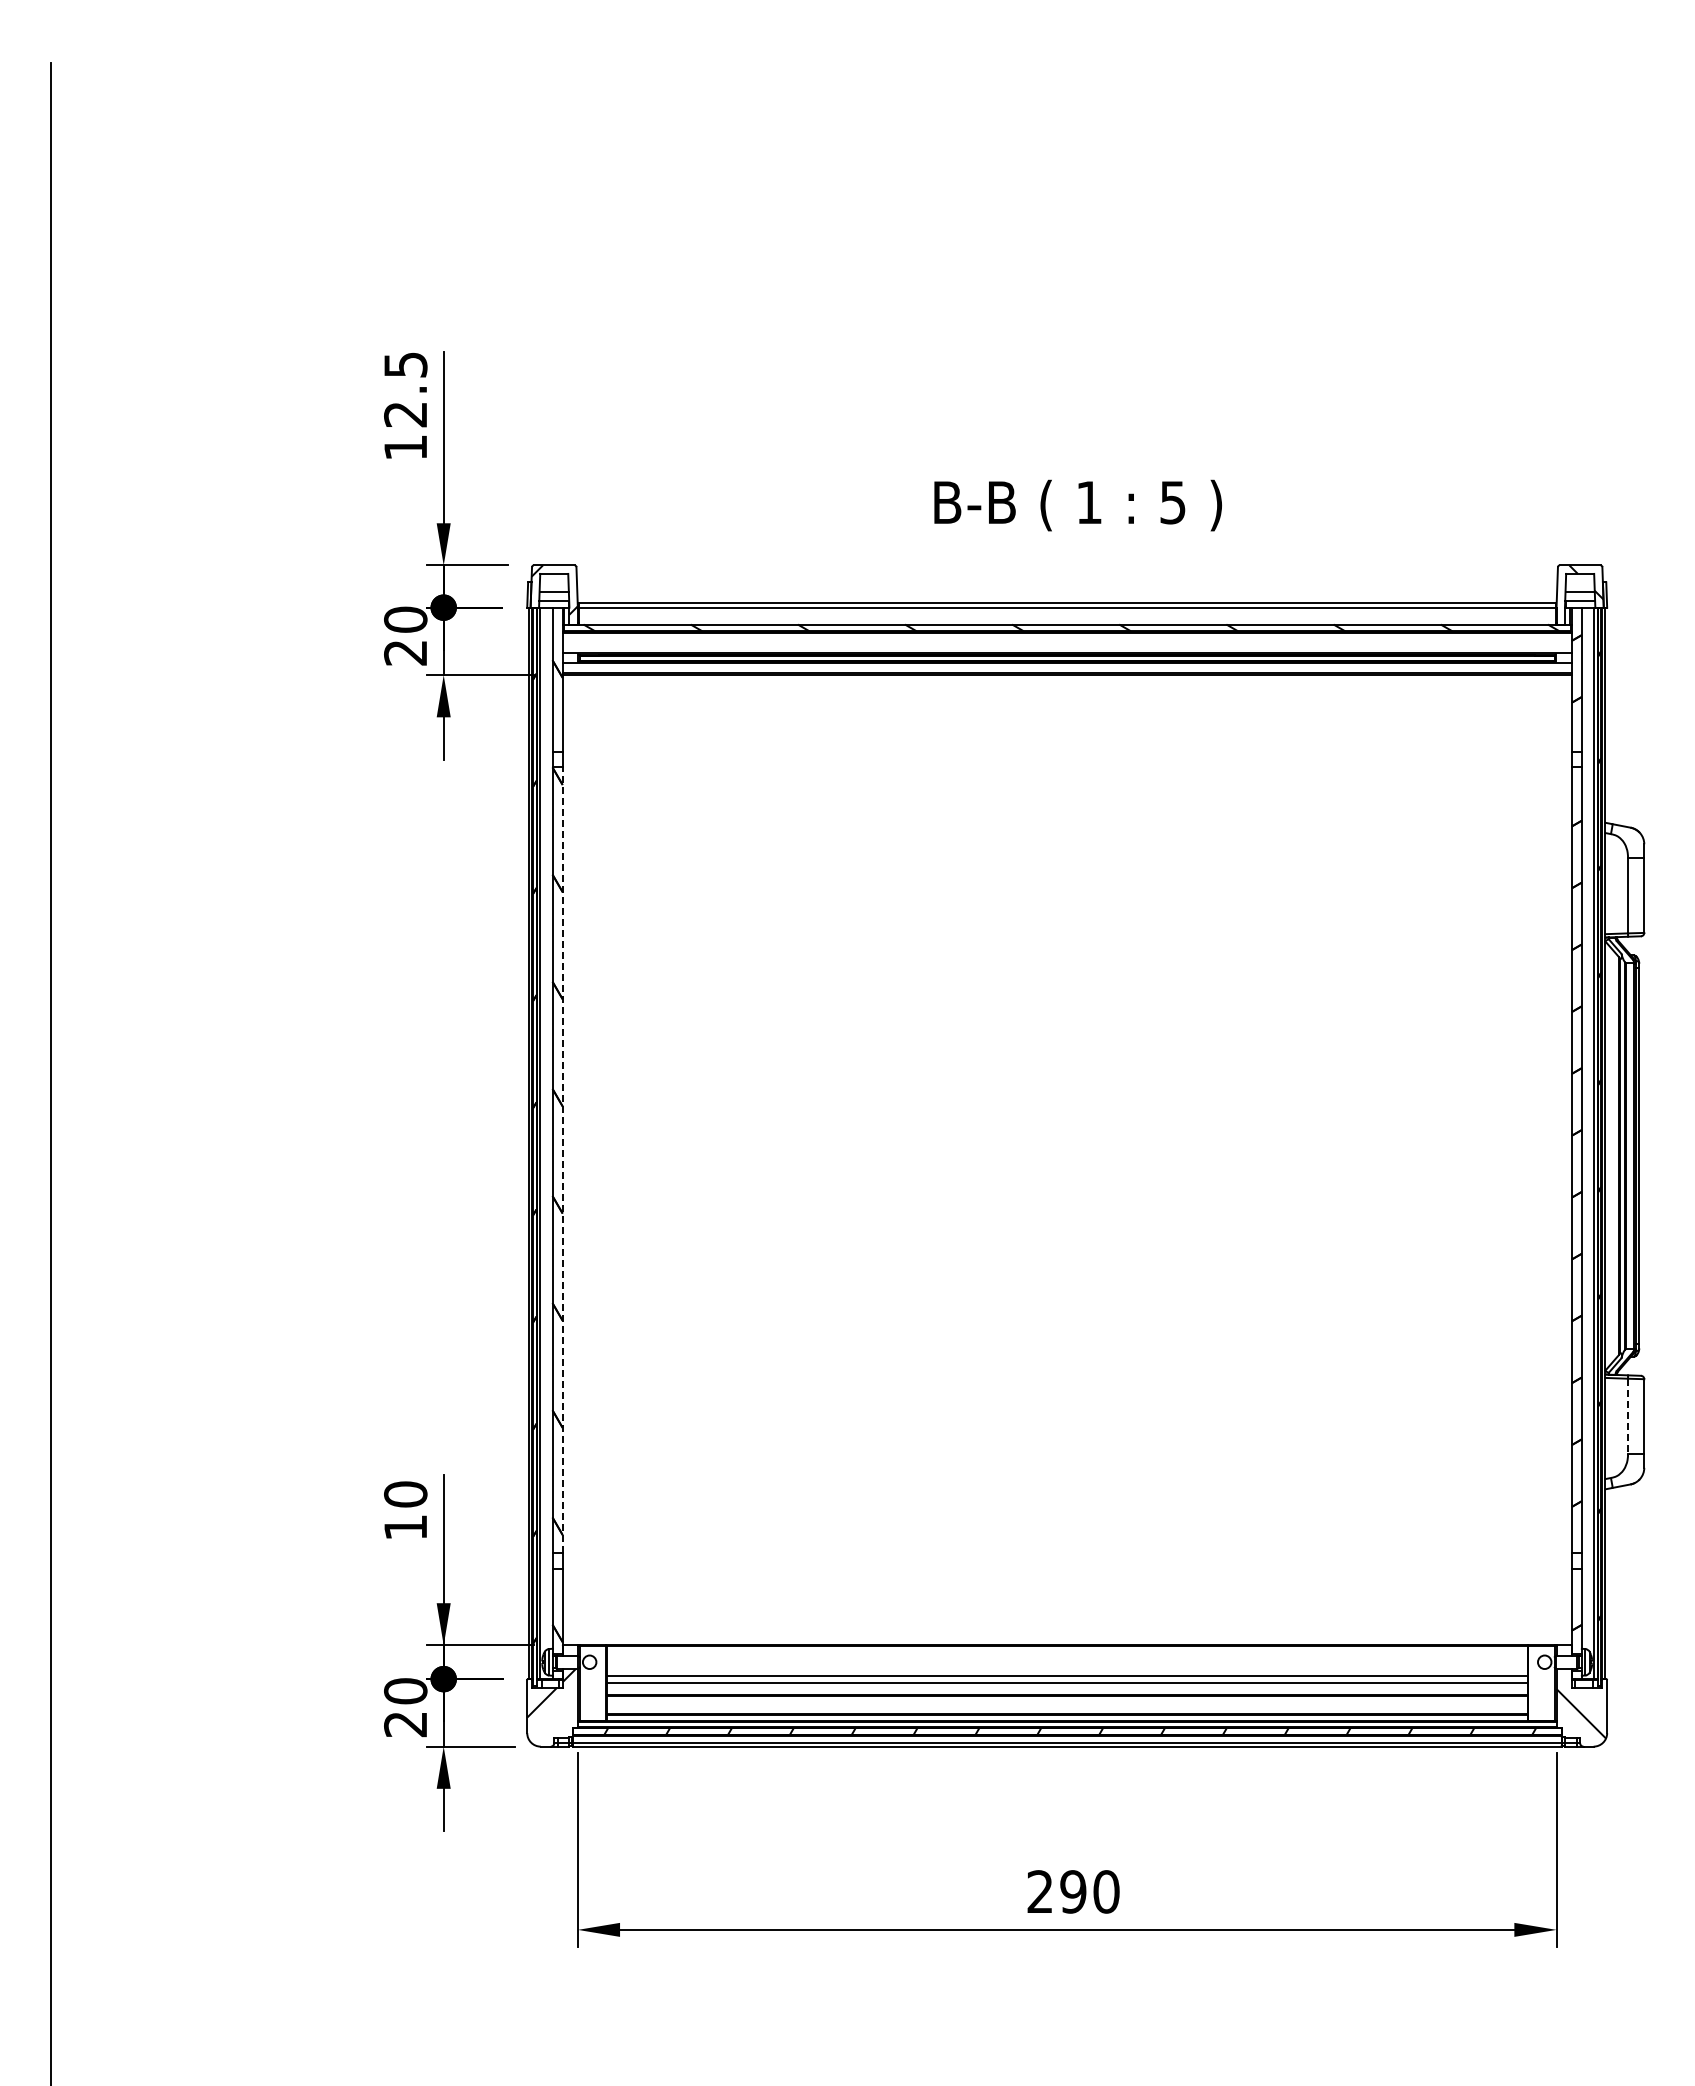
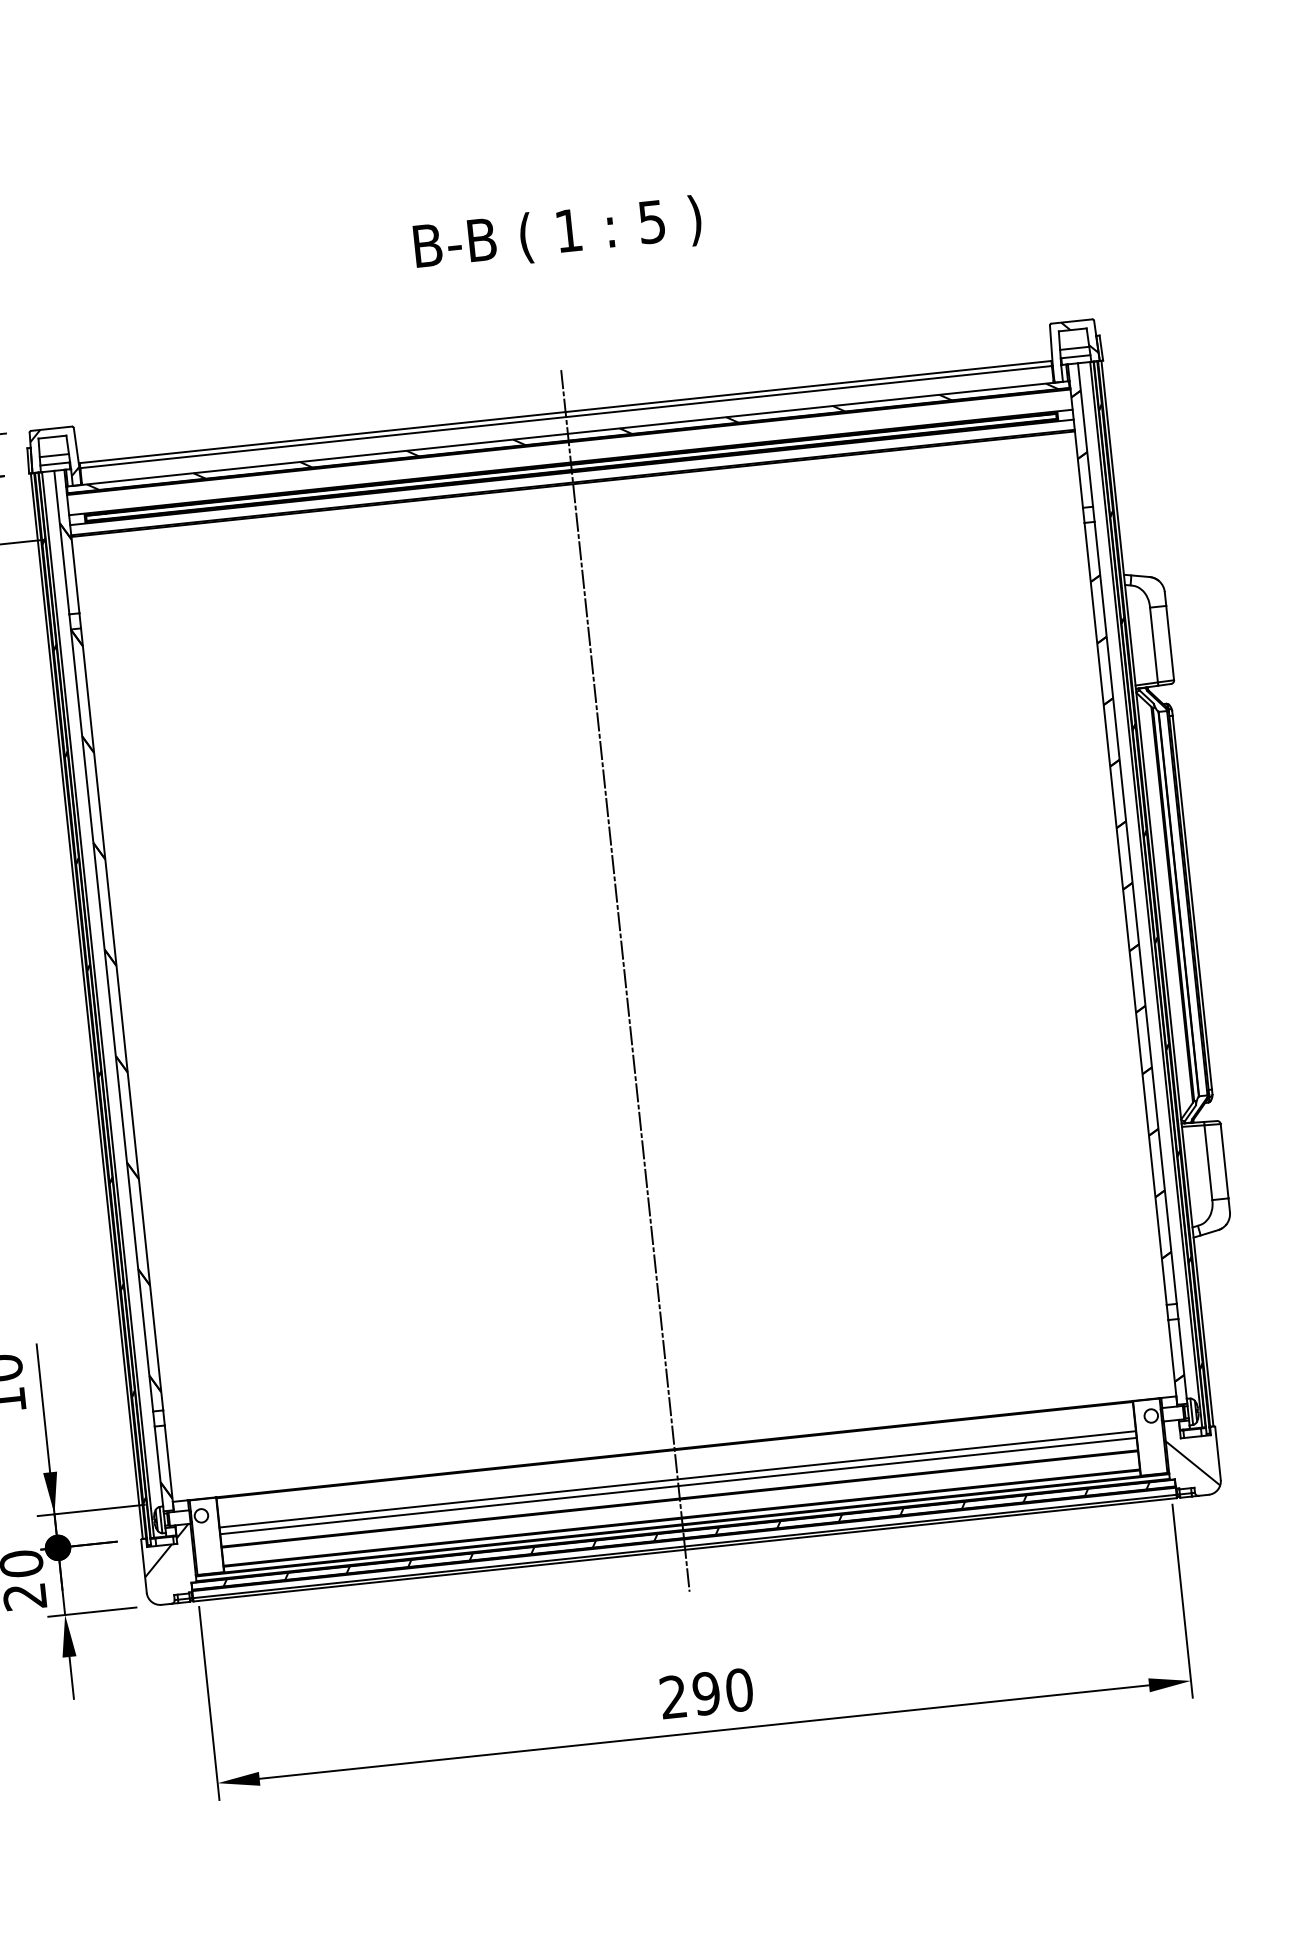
text: (1077, 505) -> (557, 234), moved
line: (562, 1159) -> (121, 1018), dashed -> solid
line: (1067, 1174) -> (625, 980), added
line: (1628, 1416) -> (1208, 1162), dashed -> solid

